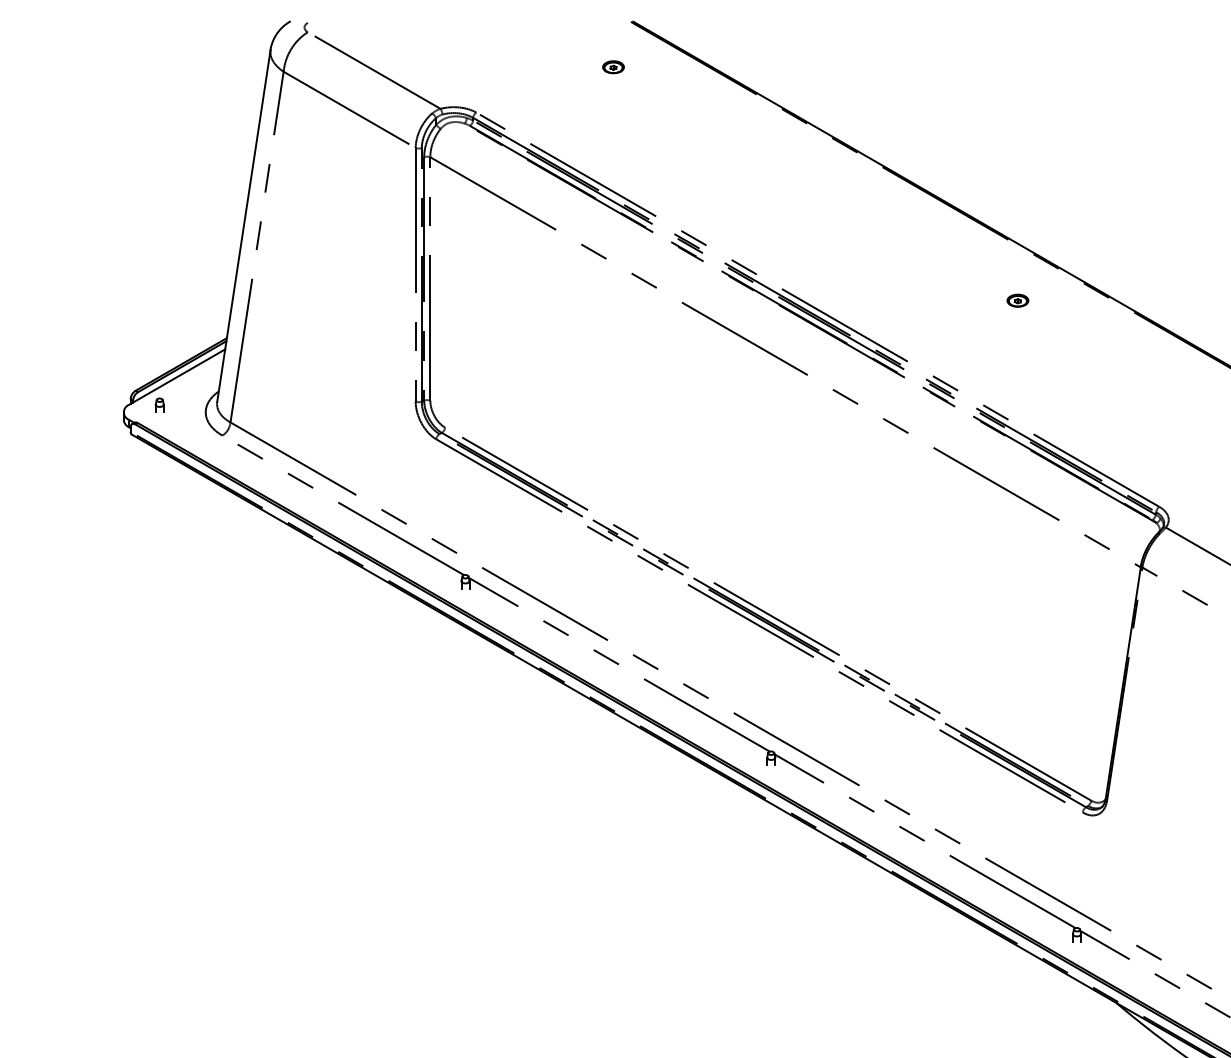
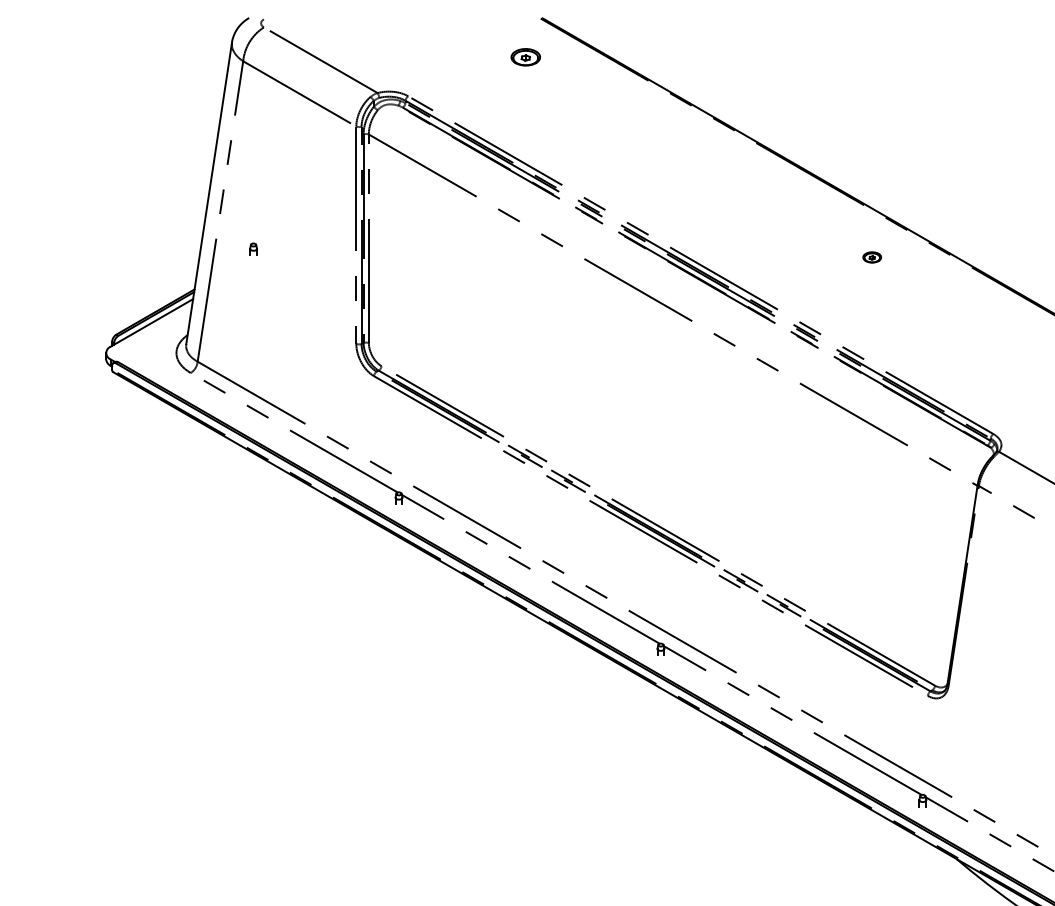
part: (613, 67) -> (525, 57), size x1.6
part: (159, 404) -> (253, 248), moved

